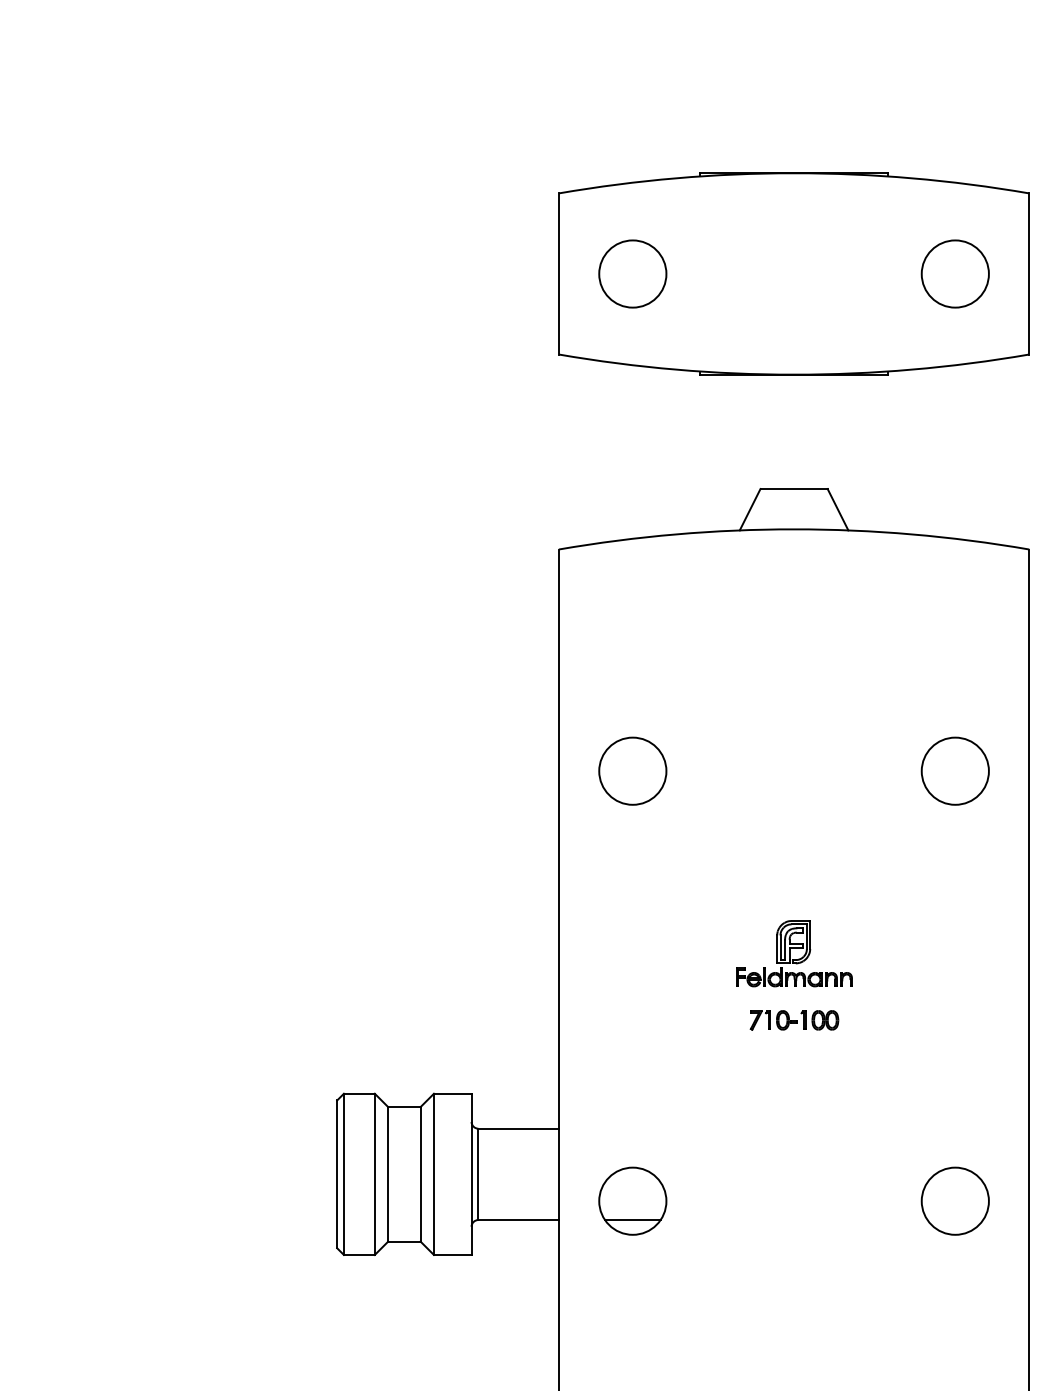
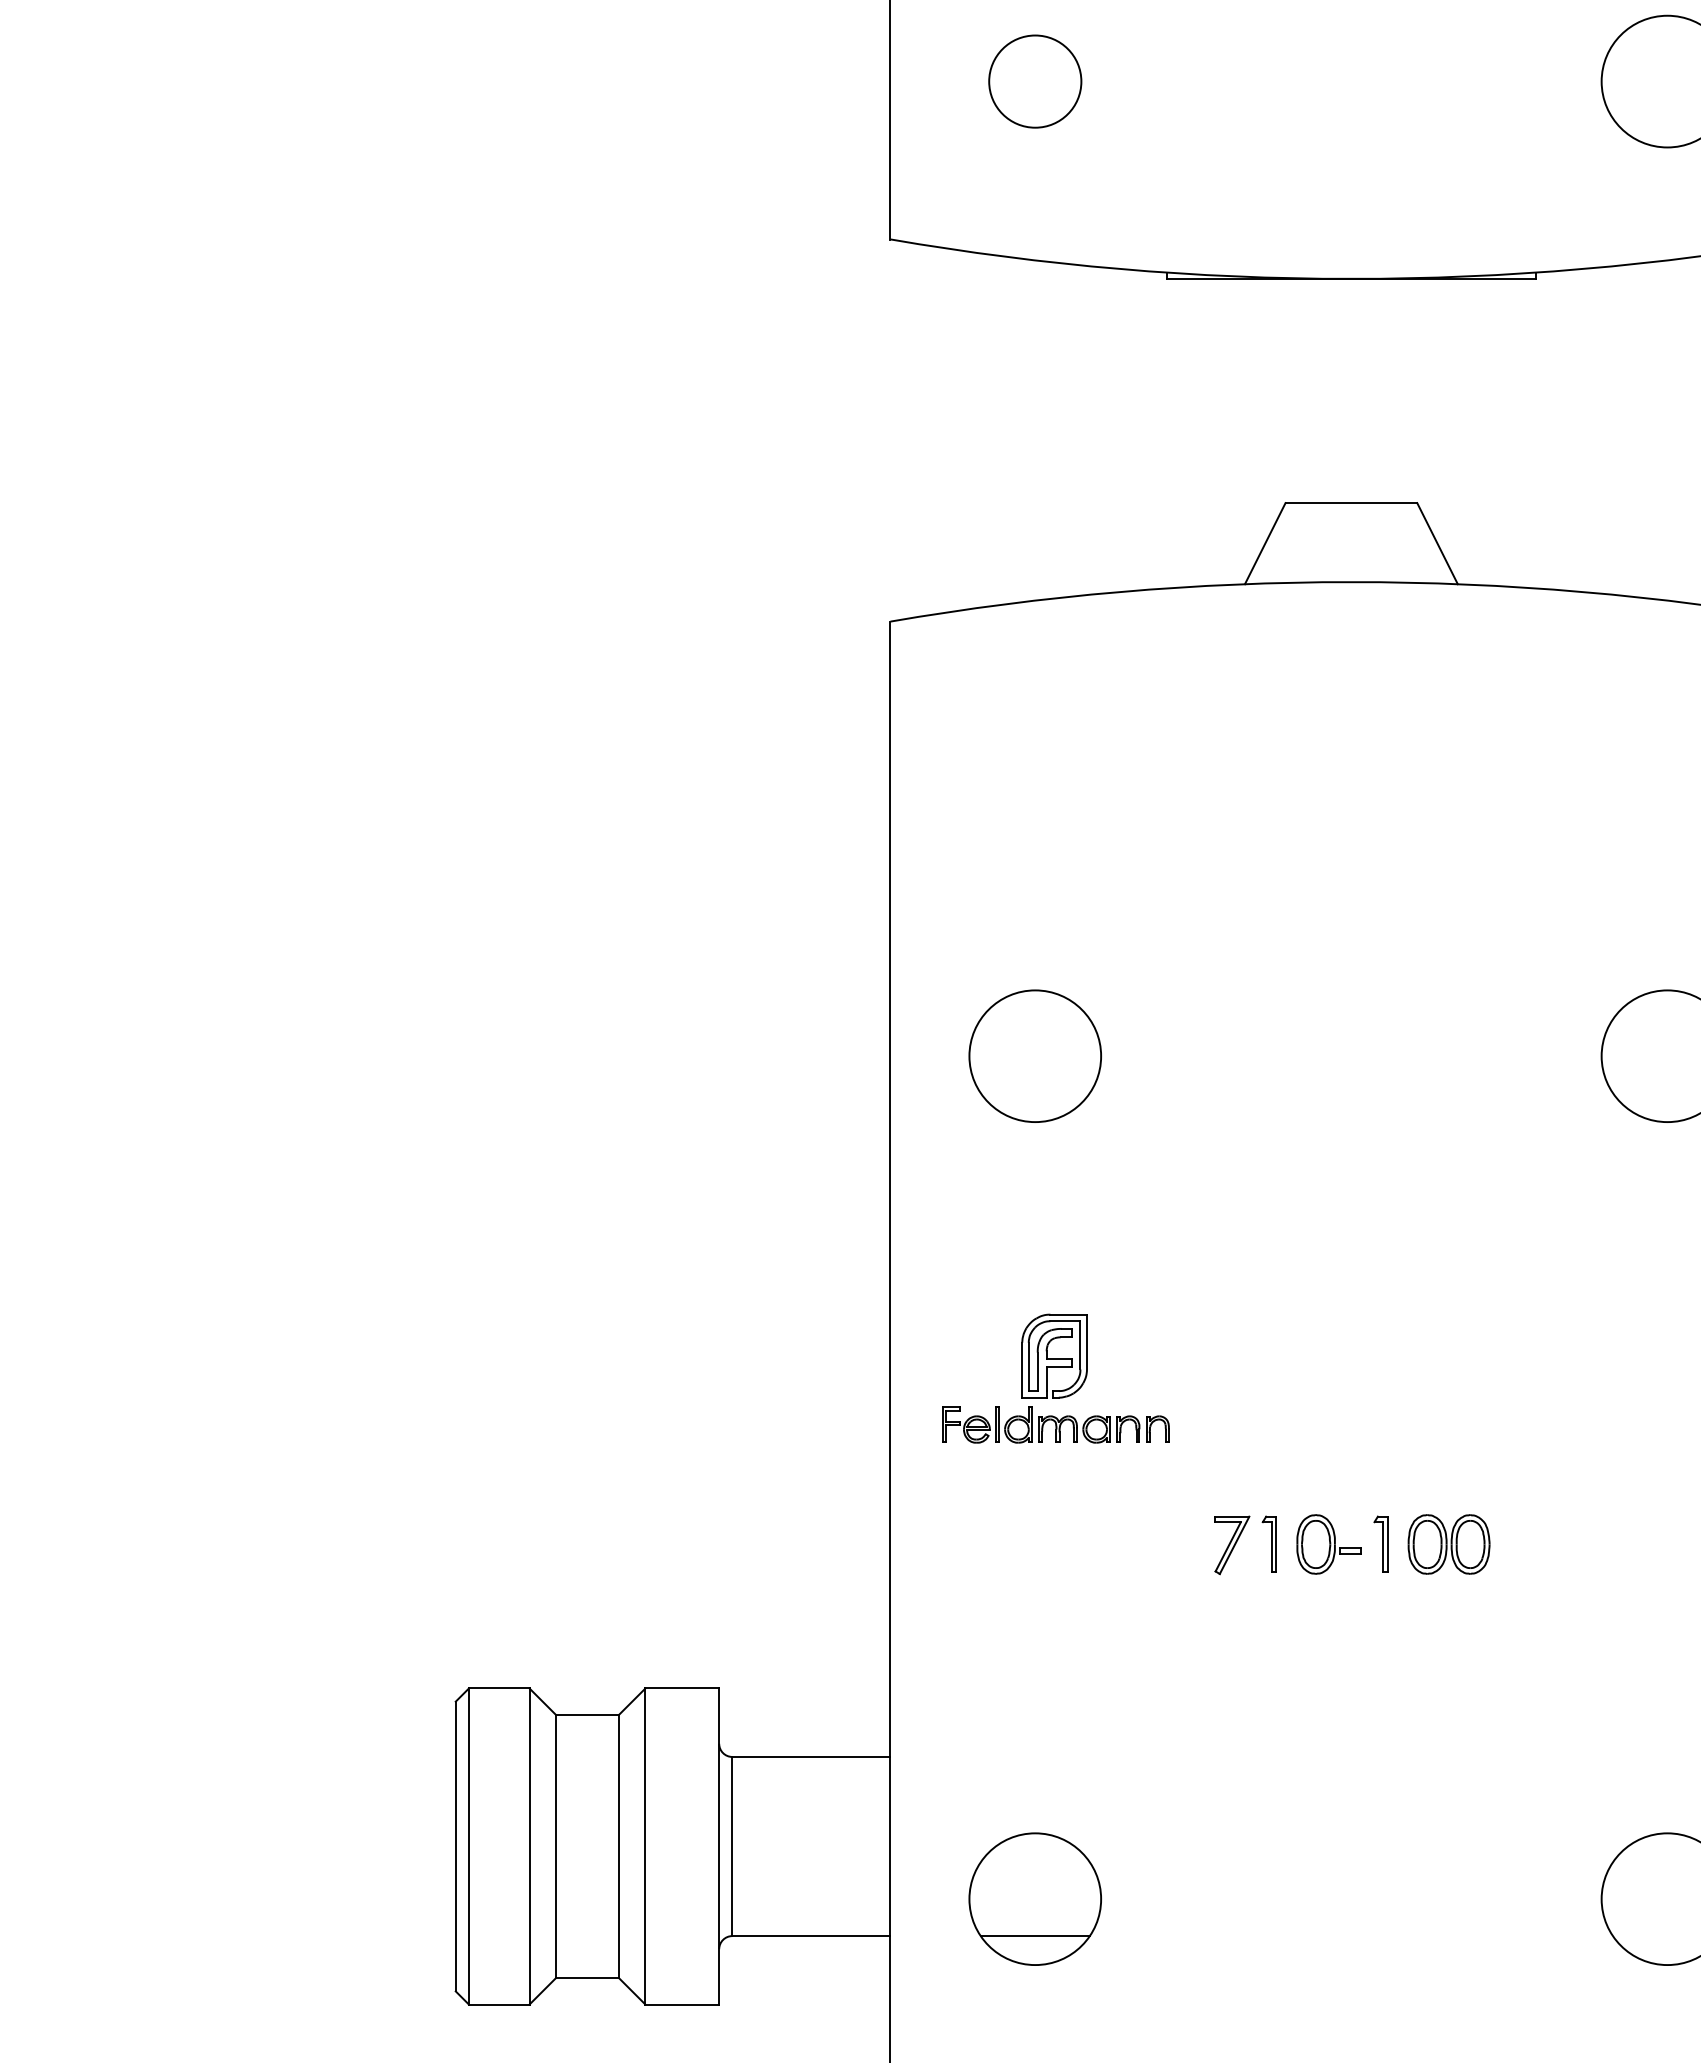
circle: (632, 273) -> (1034, 80), size x0.7
part: (794, 953) -> (1056, 1378), moved
part: (794, 1020) -> (1352, 1544), size x1.6

